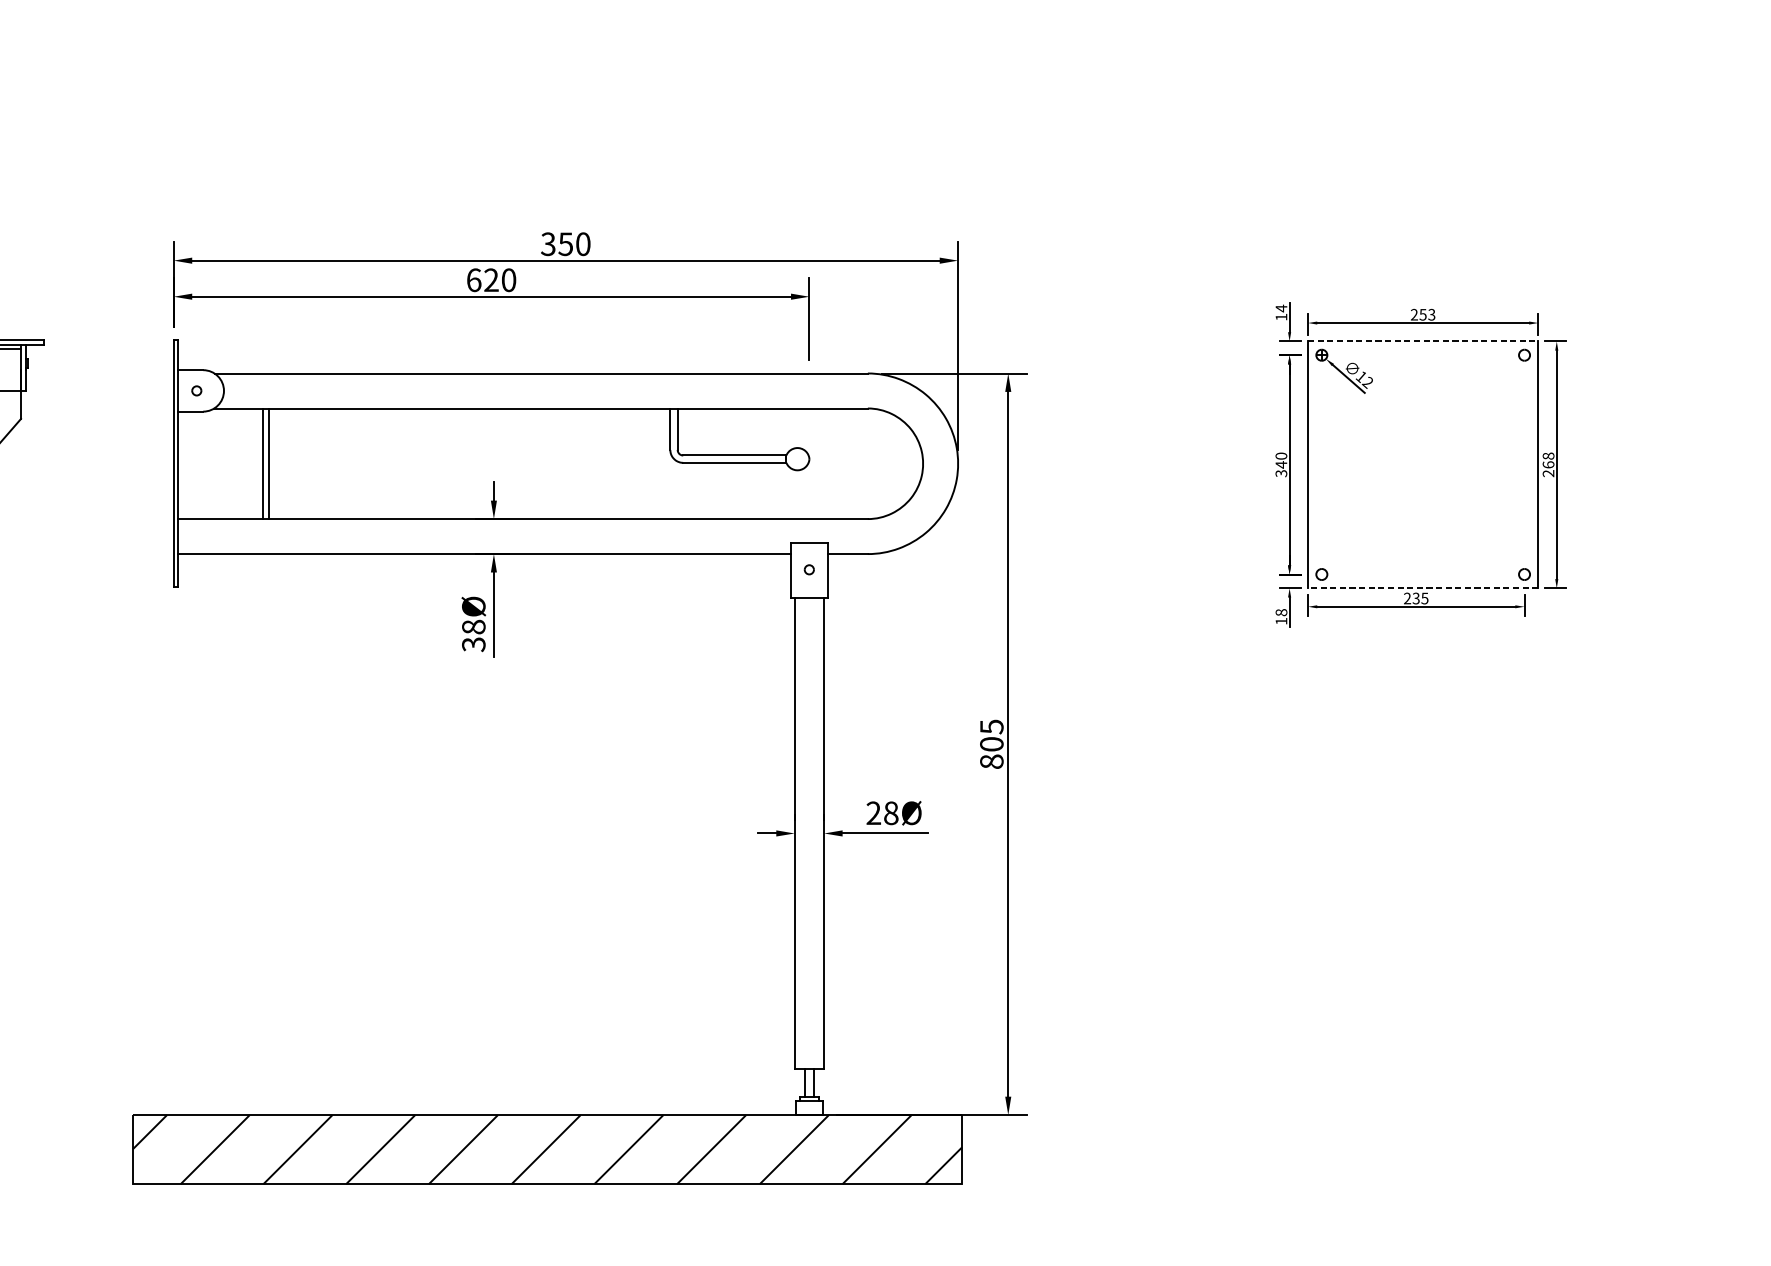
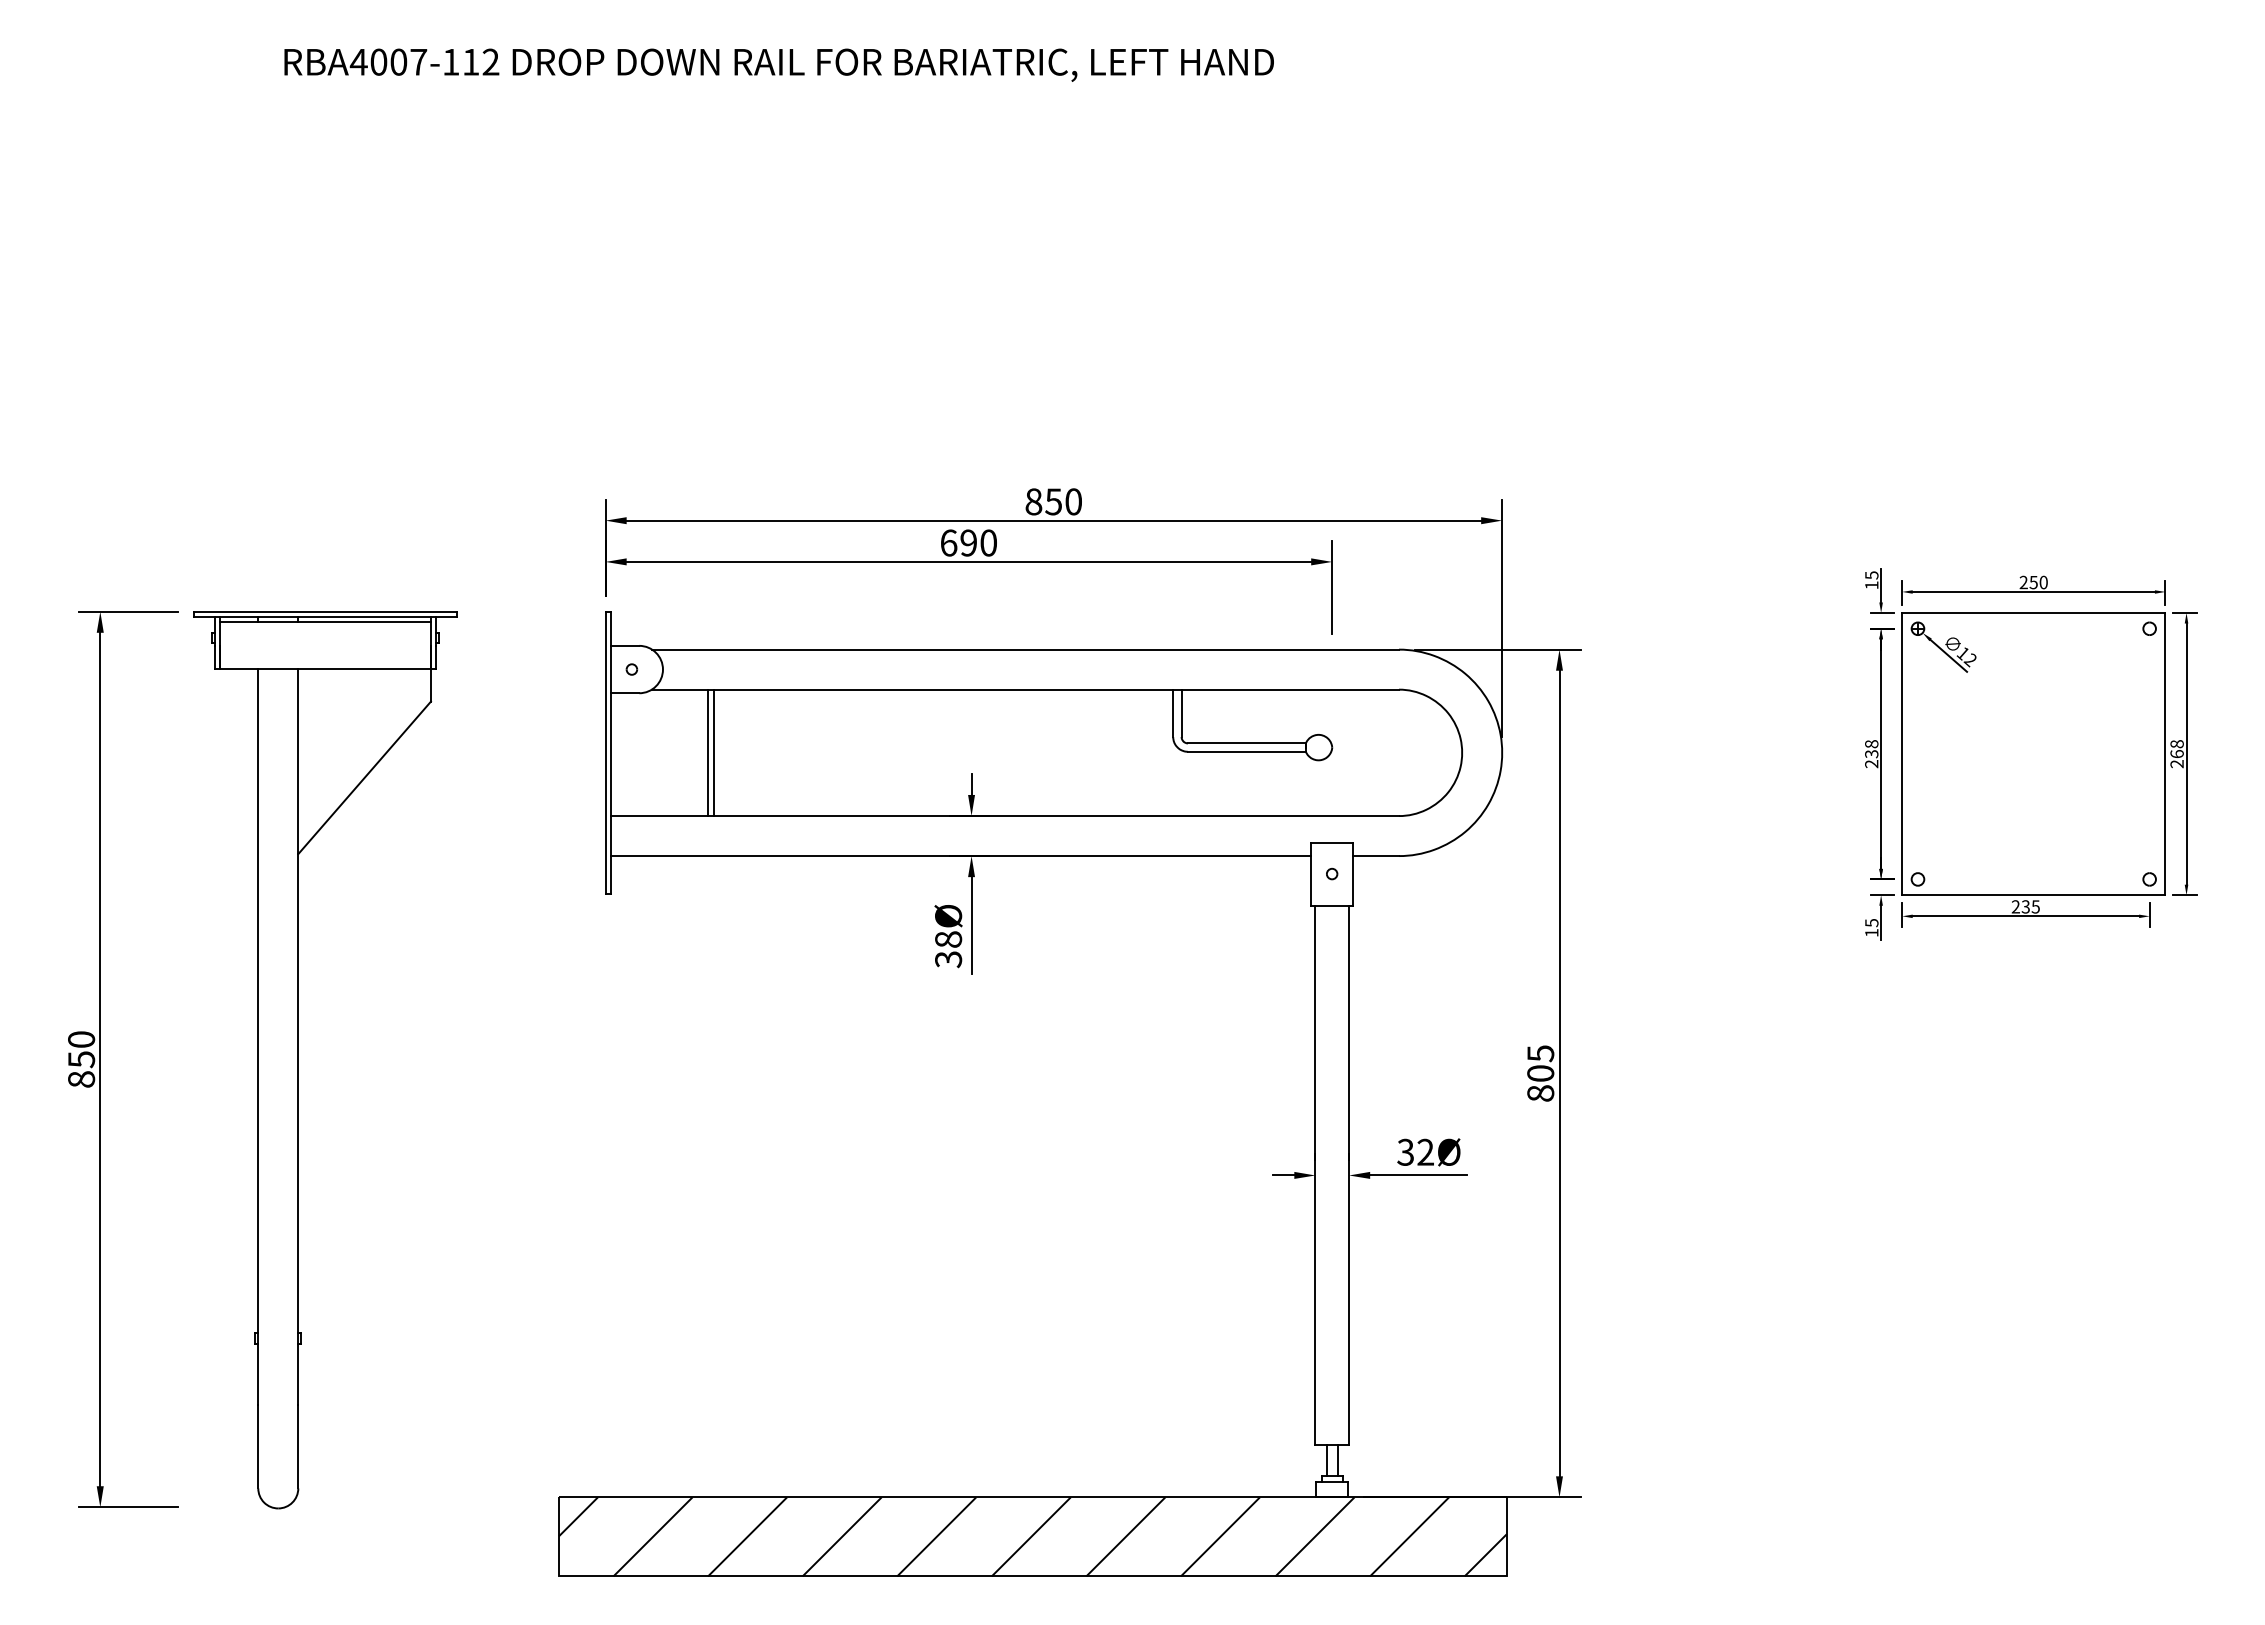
text: (548, 243) -> (1033, 501), 350 -> 850
text: (491, 279) -> (968, 542), 620 -> 690
text: (1281, 308) -> (1871, 575), 14 -> 15
text: (1431, 314) -> (2043, 582), 253 -> 250
line: (1422, 341) -> (2033, 613), dashed -> solid
text: (1281, 465) -> (1871, 754), 340 -> 238
line: (1422, 588) -> (2033, 895), dashed -> solid
text: (1281, 612) -> (1871, 922), 18 -> 15
text: (882, 812) -> (1415, 1151), 28Ø -> 32Ø

